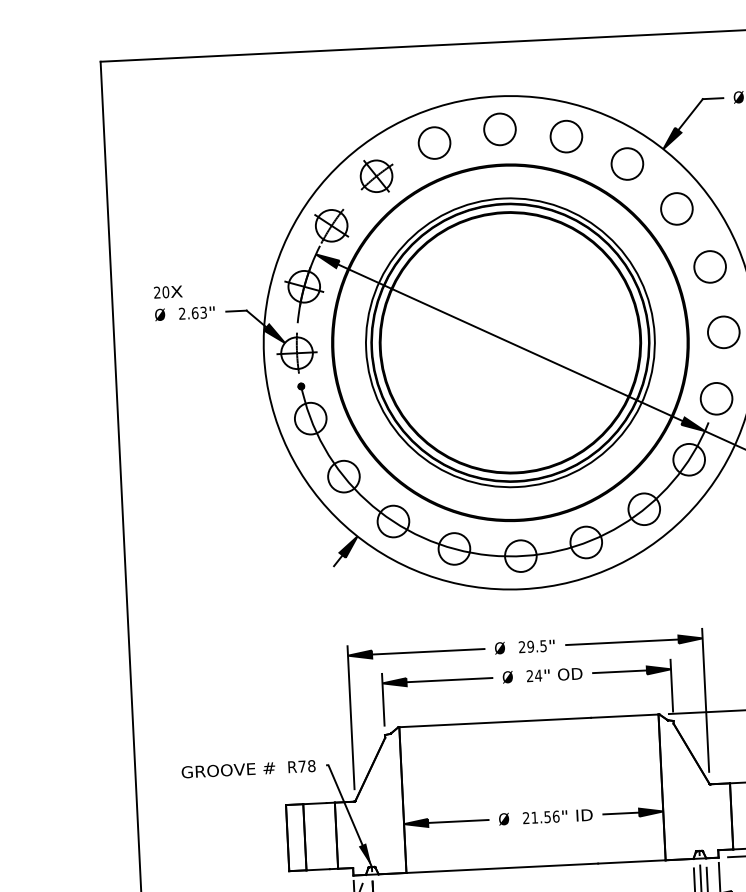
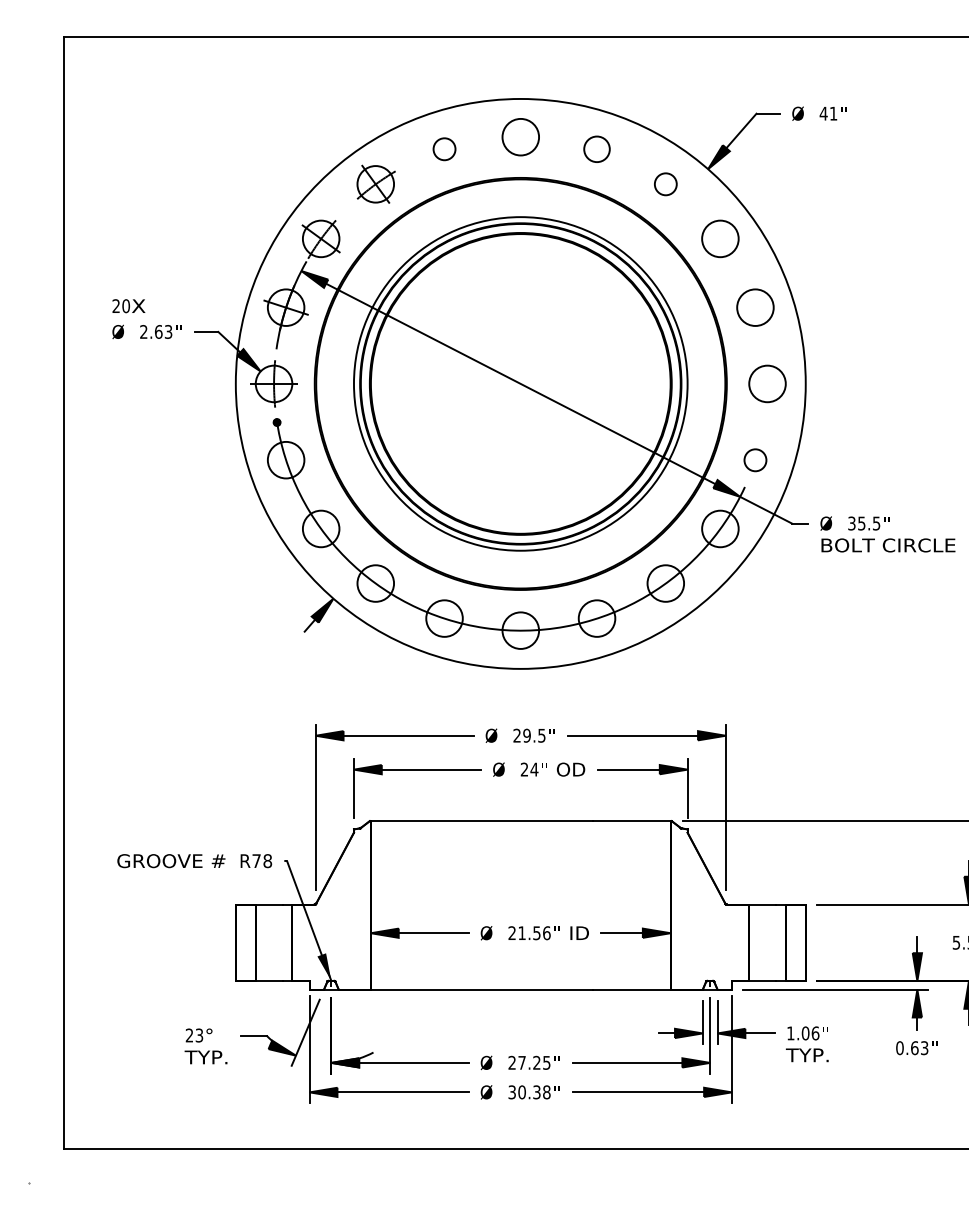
circle: (565, 136) -> (596, 149), size x0.7
circle: (434, 143) -> (444, 149), size x0.6
circle: (627, 164) -> (665, 184), size x0.6
circle: (716, 399) -> (755, 460), size x0.6

